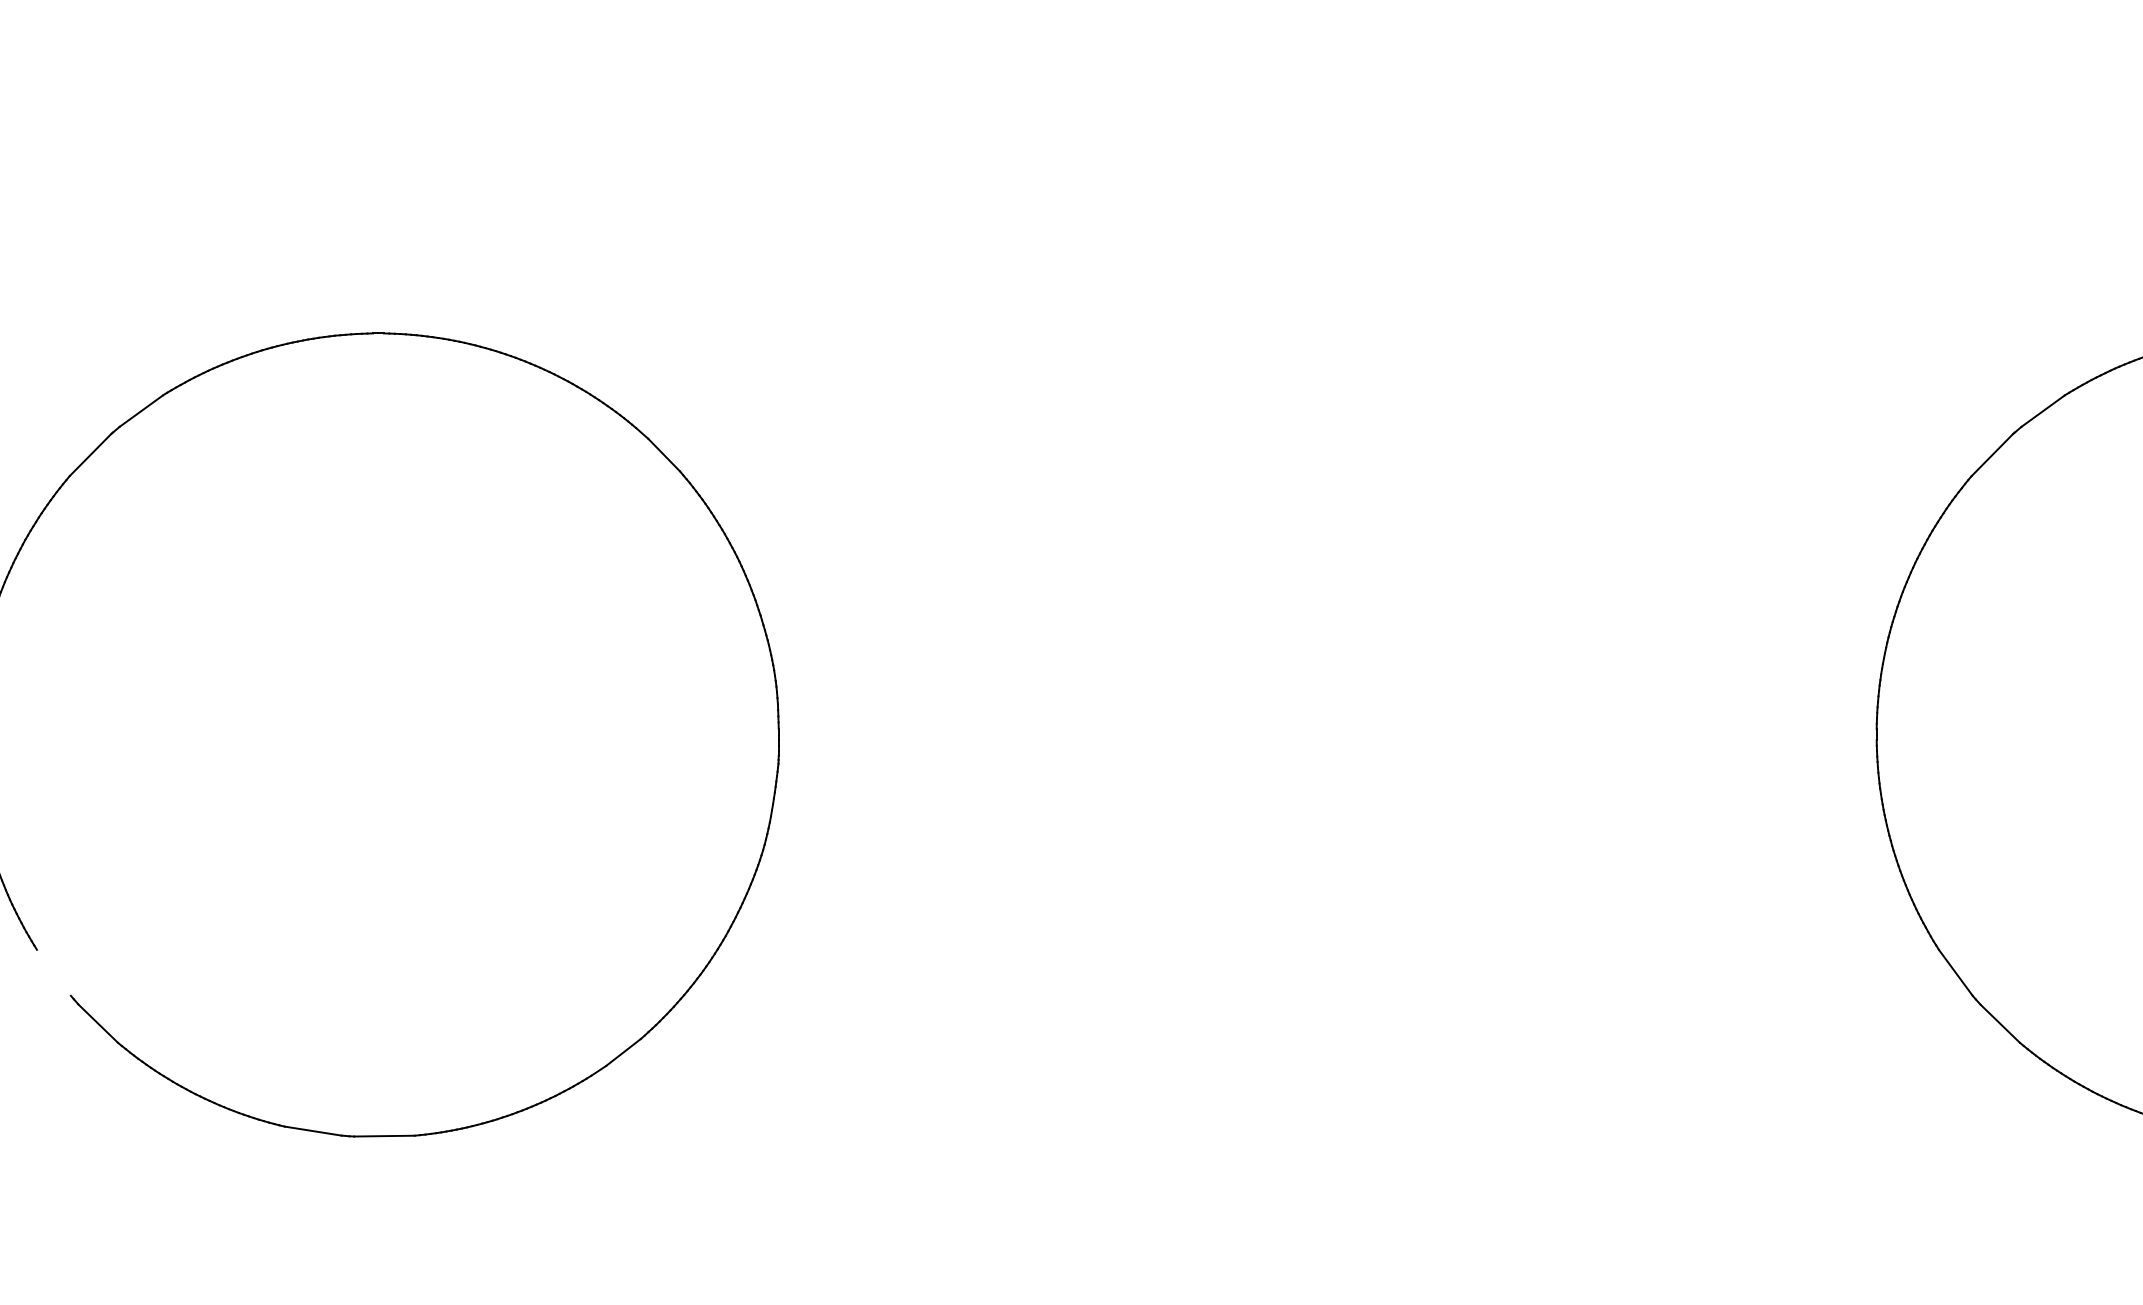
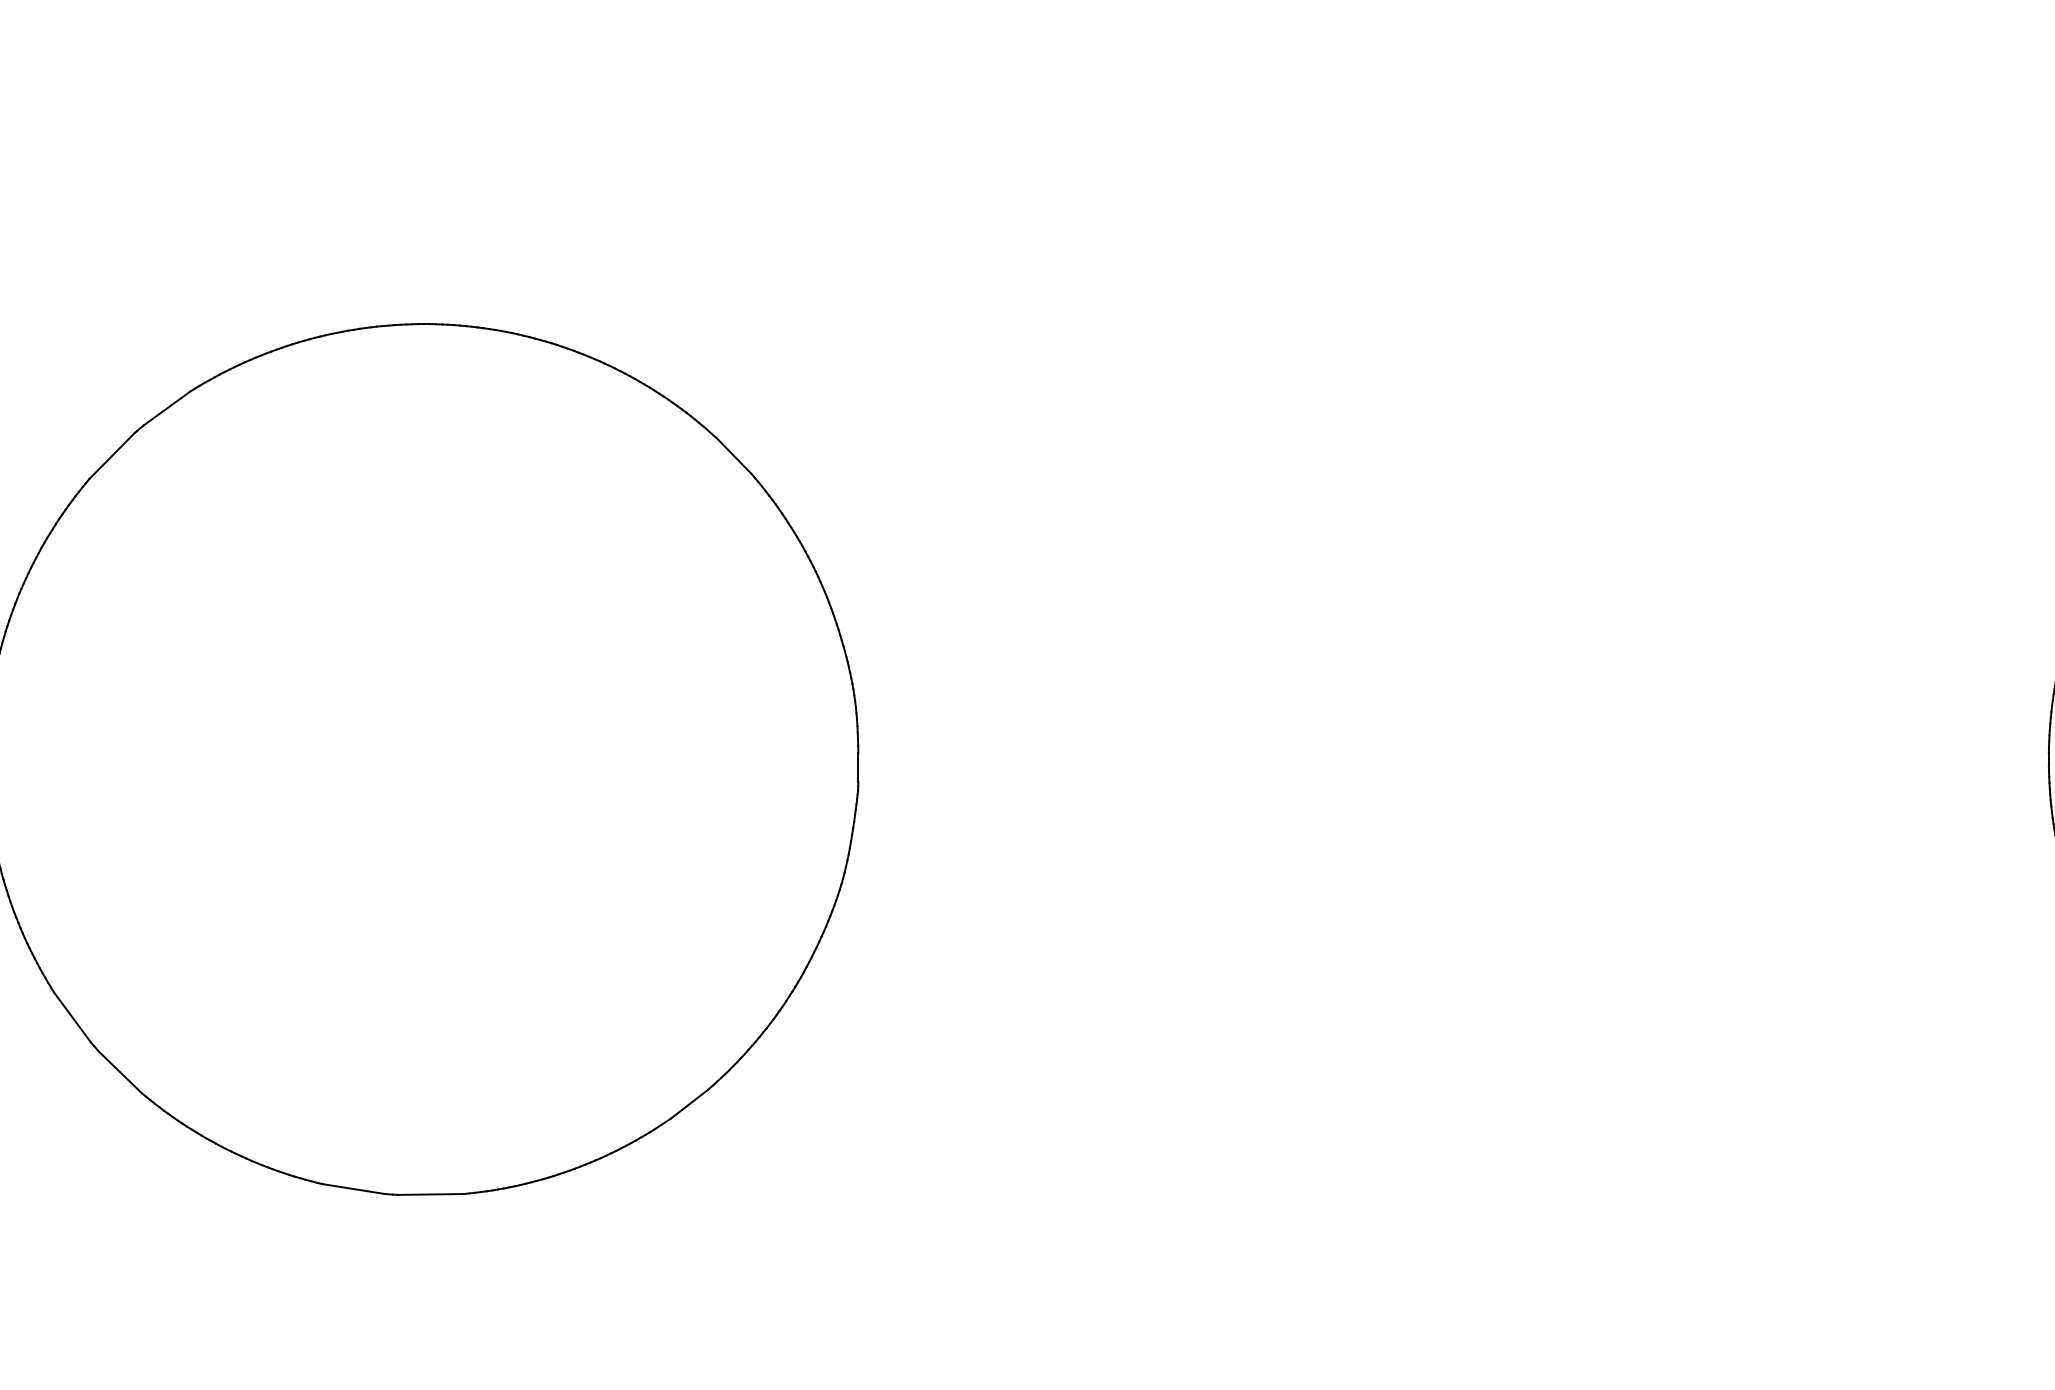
line: (53, 972) -> (71, 1017), added

